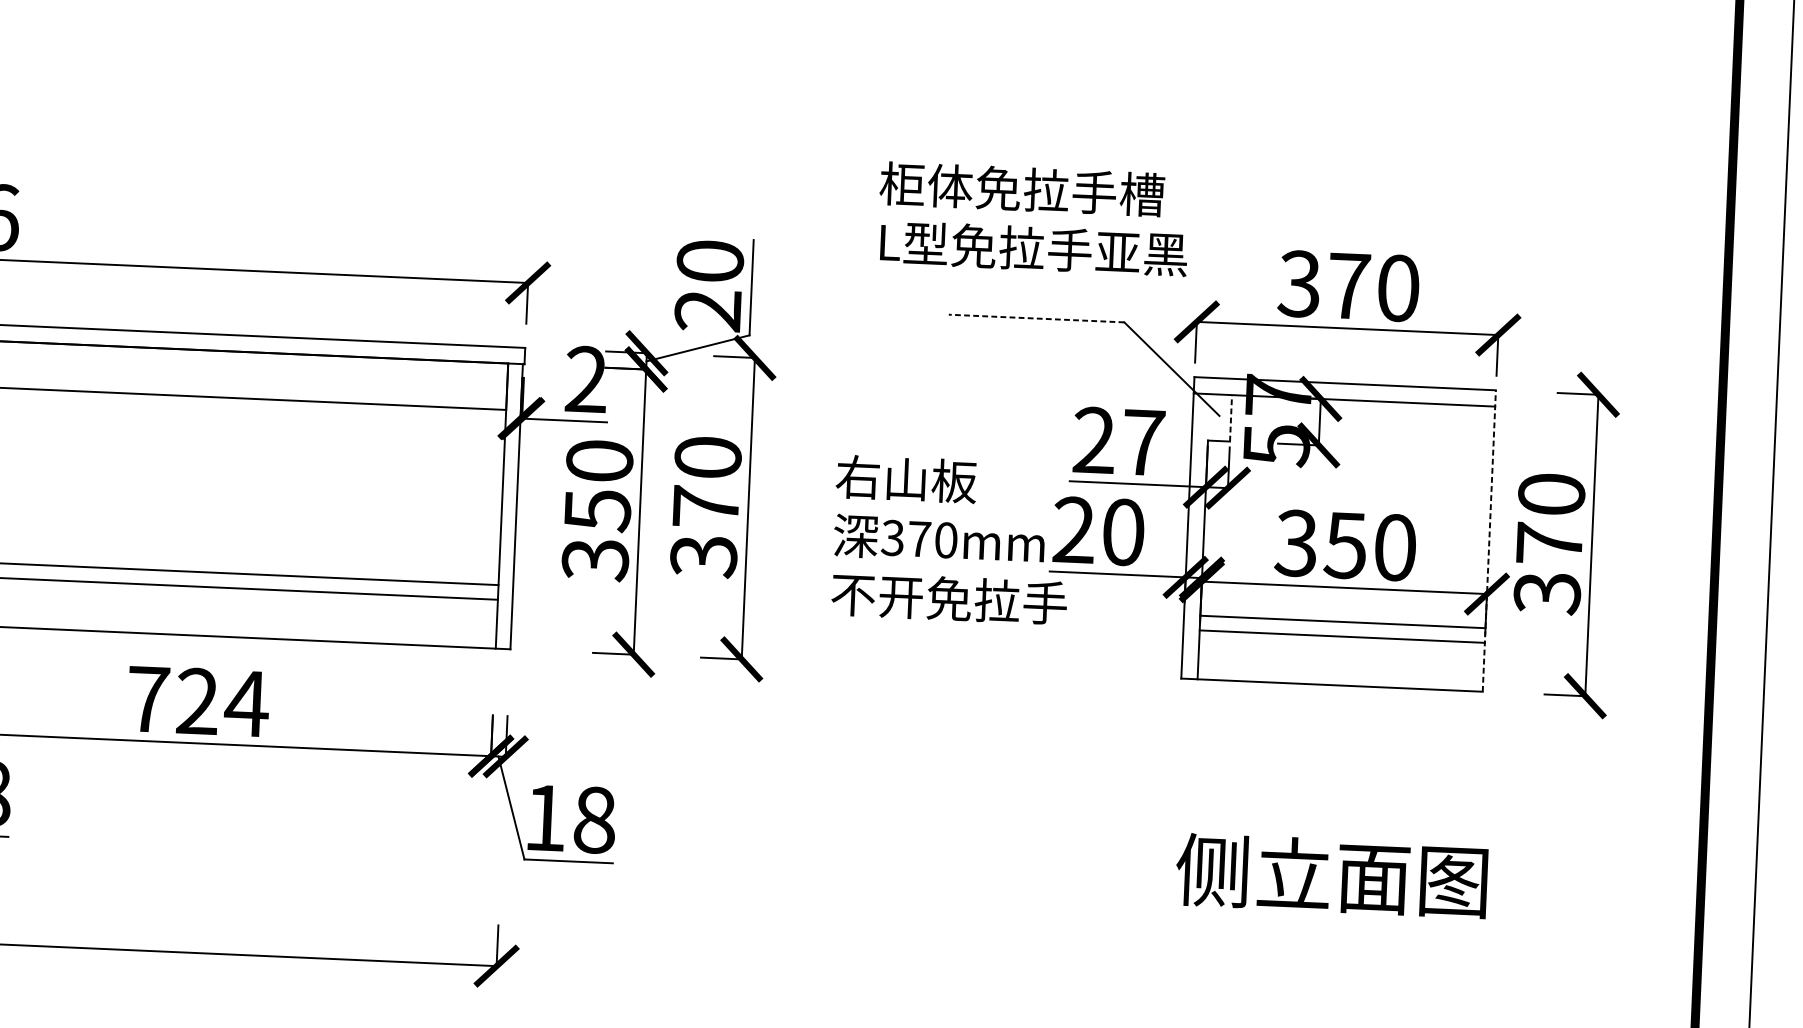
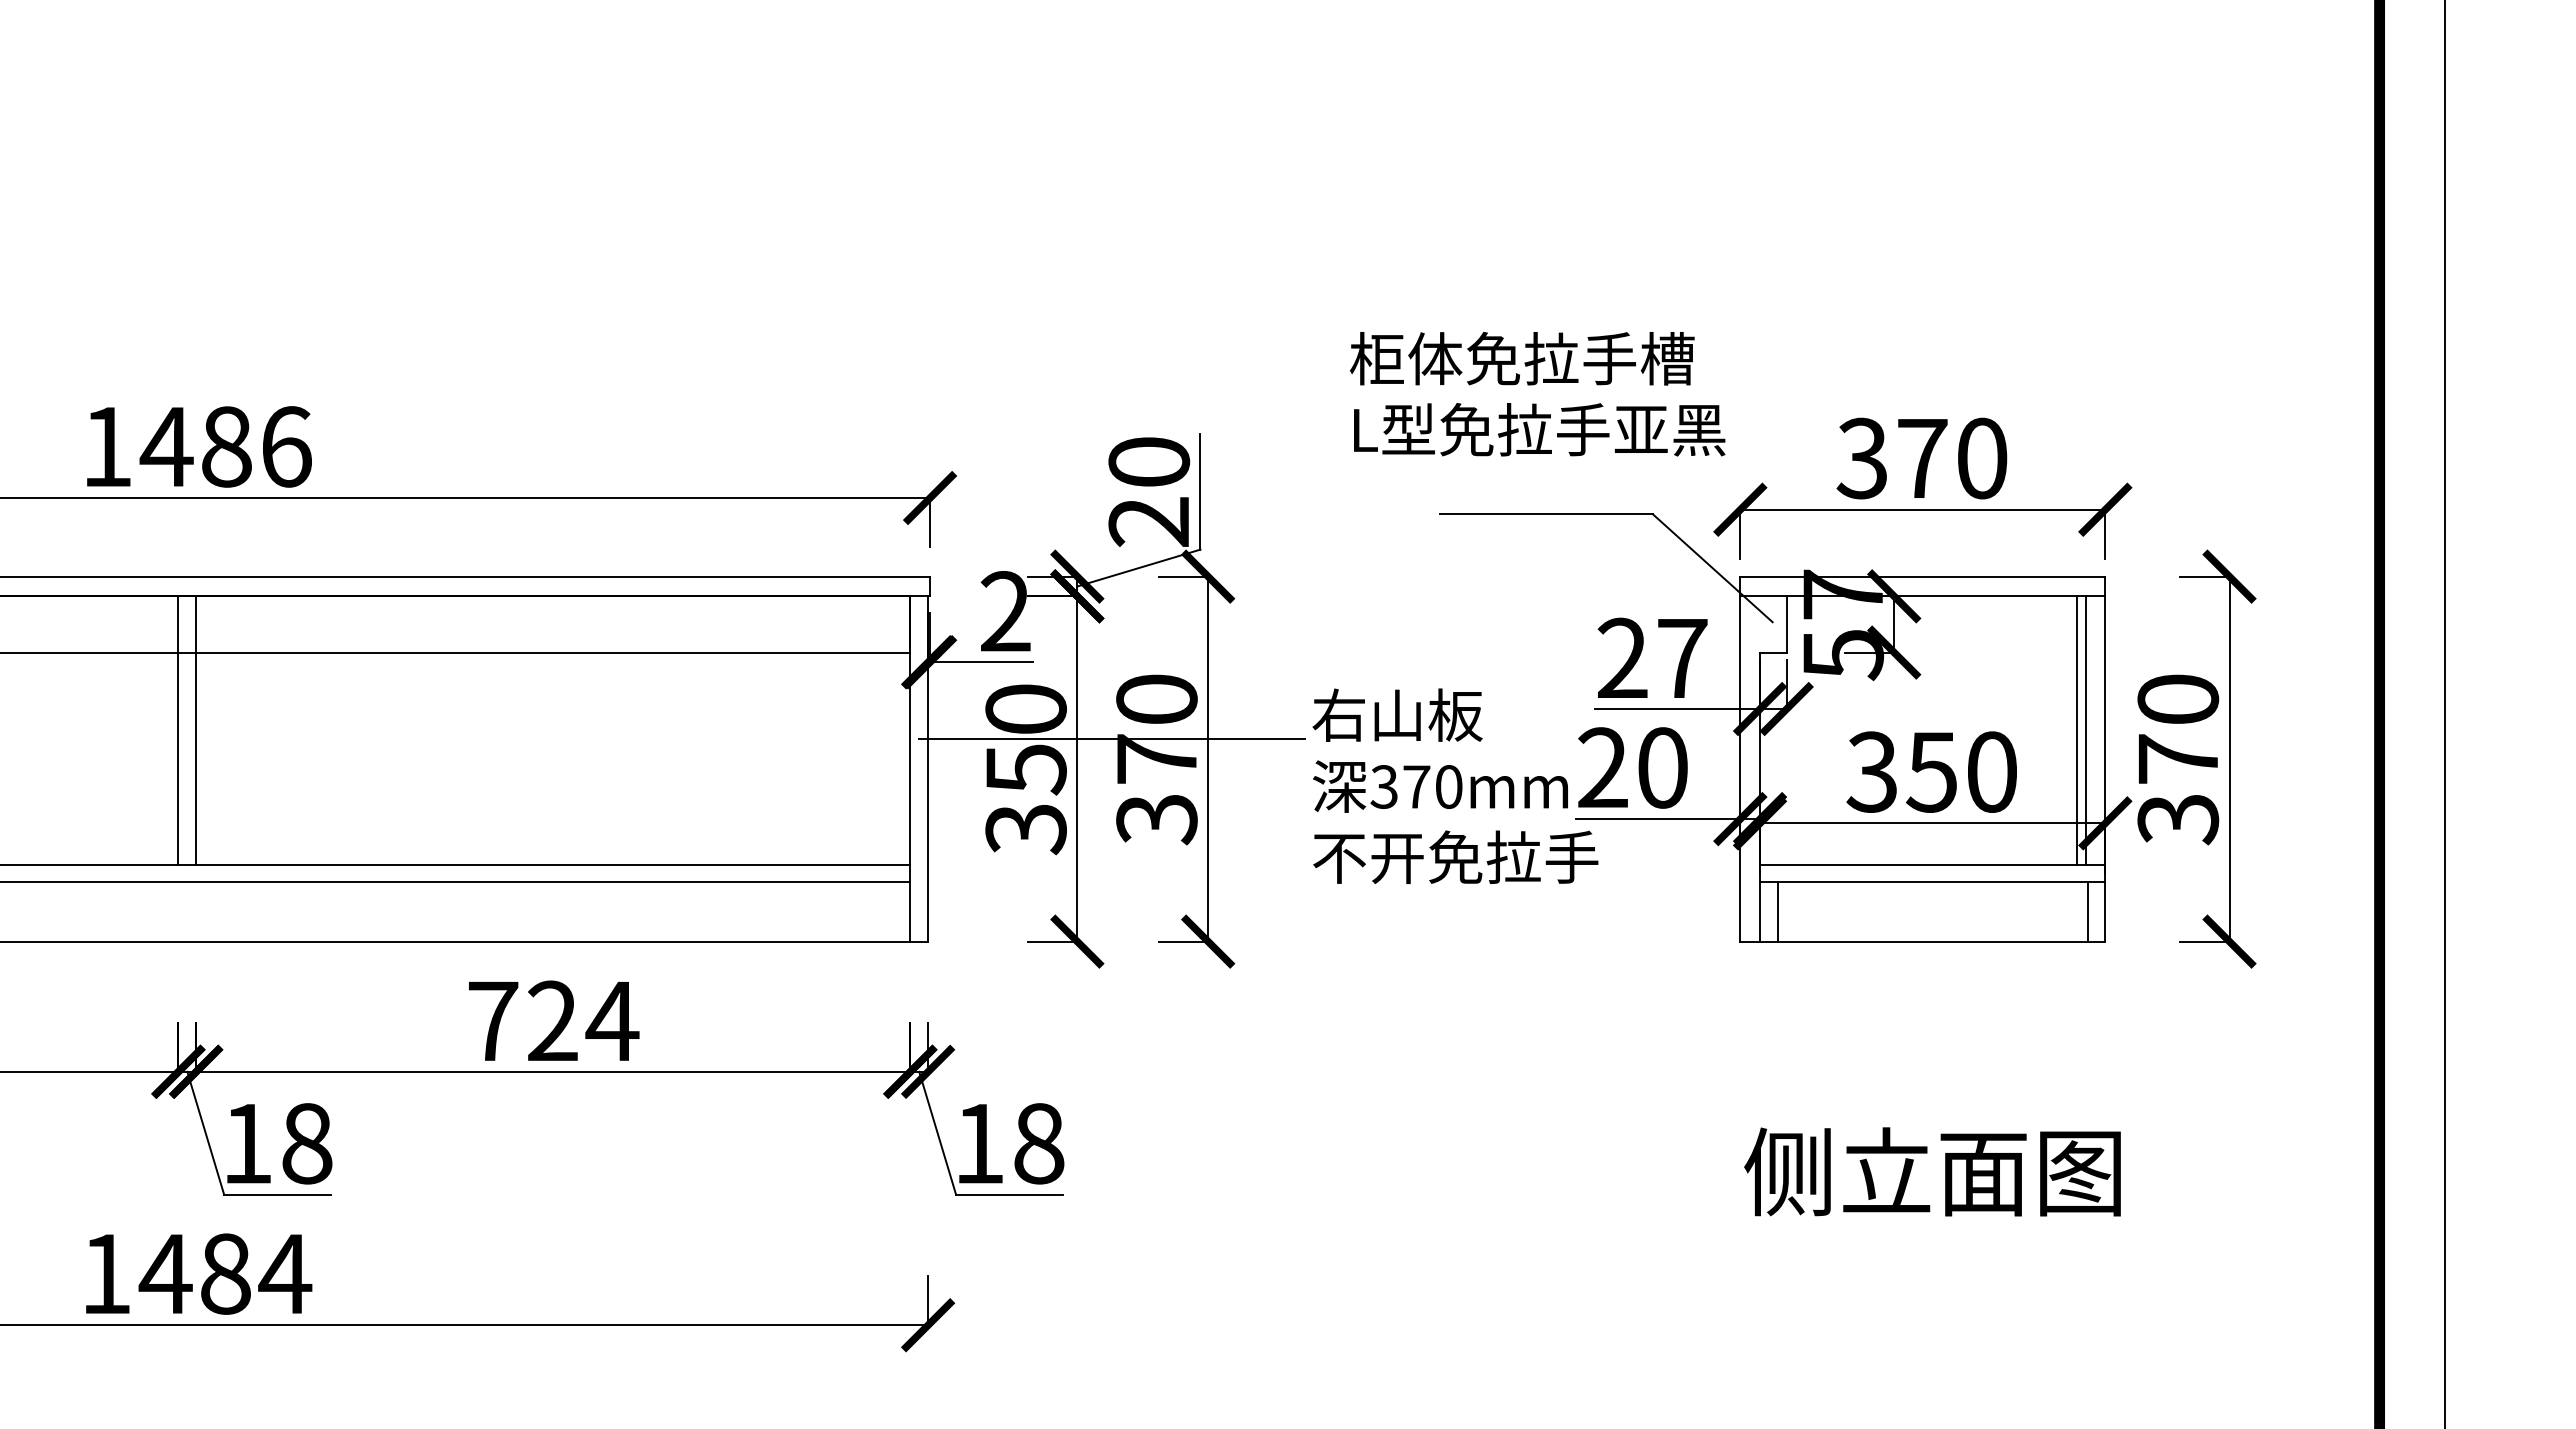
line: (1035, 318) -> (1545, 514), dashed -> solid
line: (1230, 417) -> (1786, 623), dashed -> solid
line: (669, 488) -> (1111, 739), added
line: (1466, 516) -> (2076, 730), added
line: (1473, 516) -> (2085, 730), added
line: (1489, 540) -> (2105, 758), dashed -> solid
line: (1213, 655) -> (1777, 911), added
line: (1469, 666) -> (2087, 911), added

